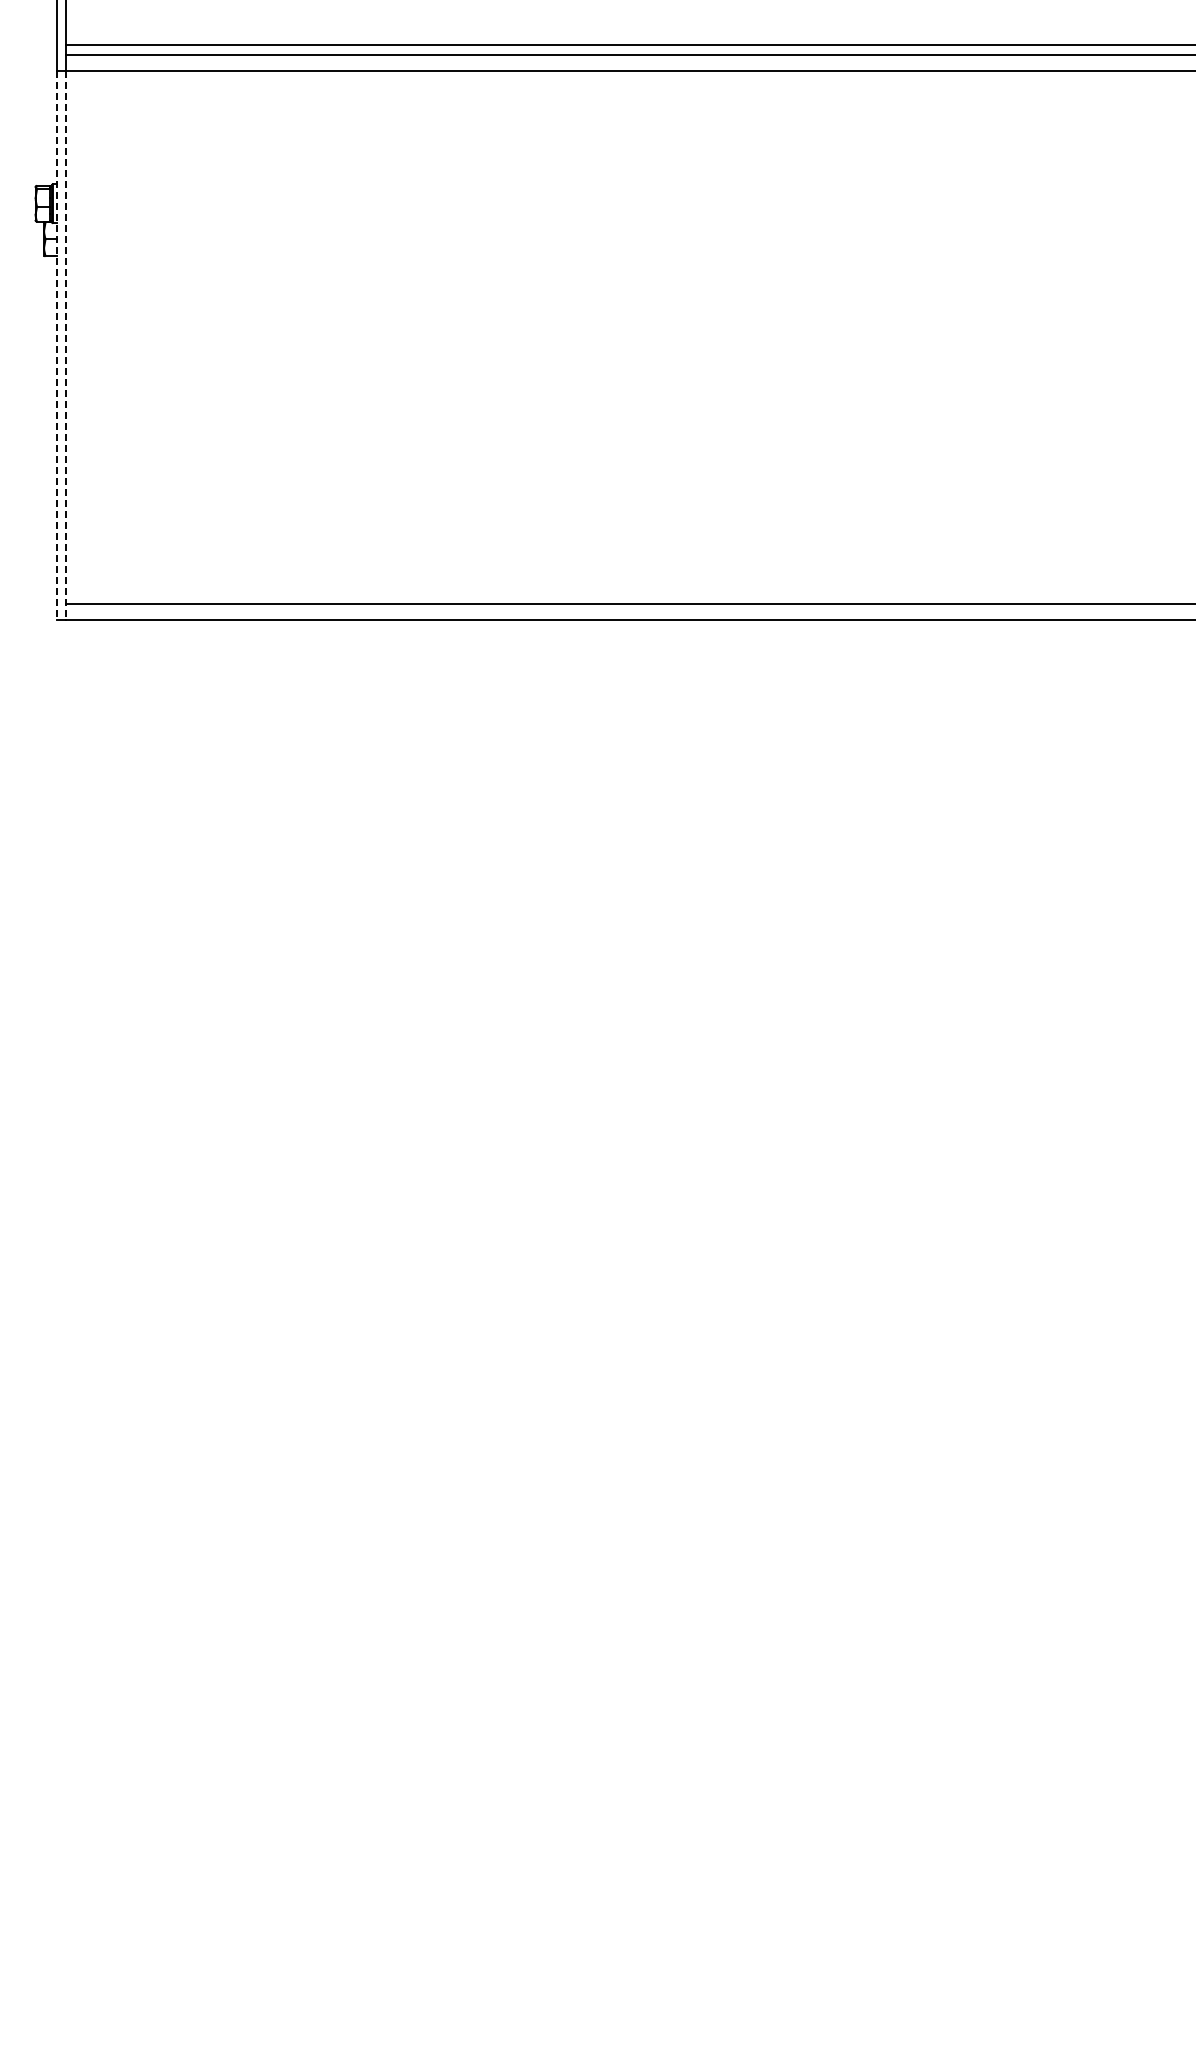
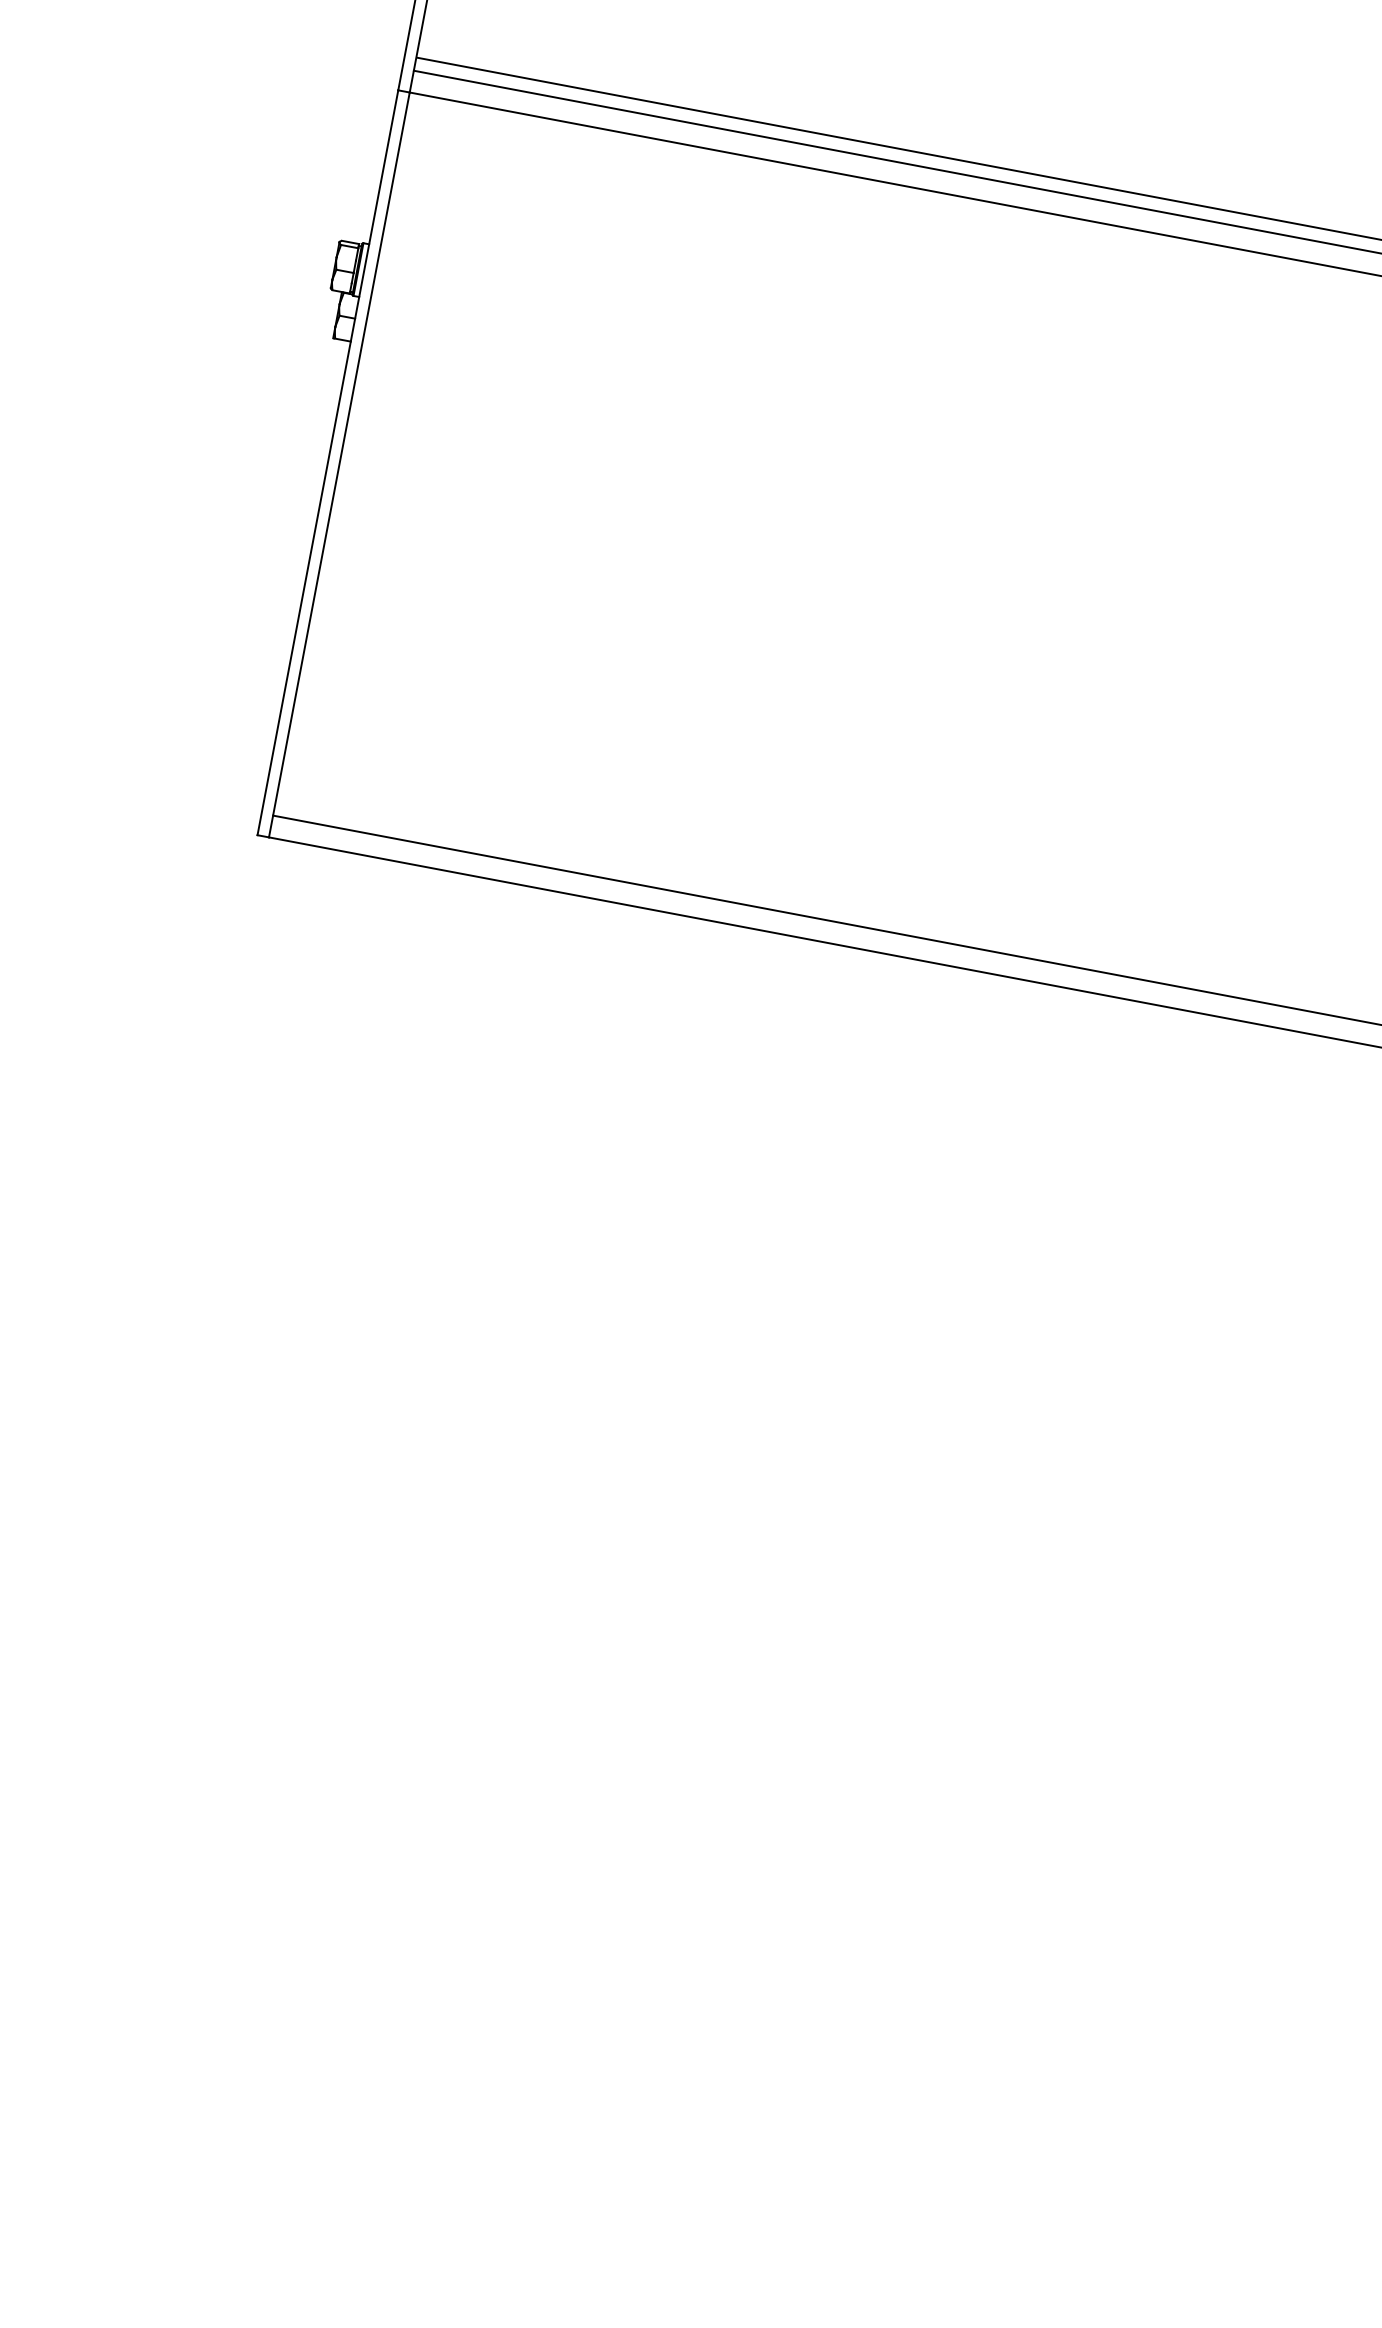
line: (57, 345) -> (328, 462), dashed -> solid
line: (65, 345) -> (339, 464), dashed -> solid

